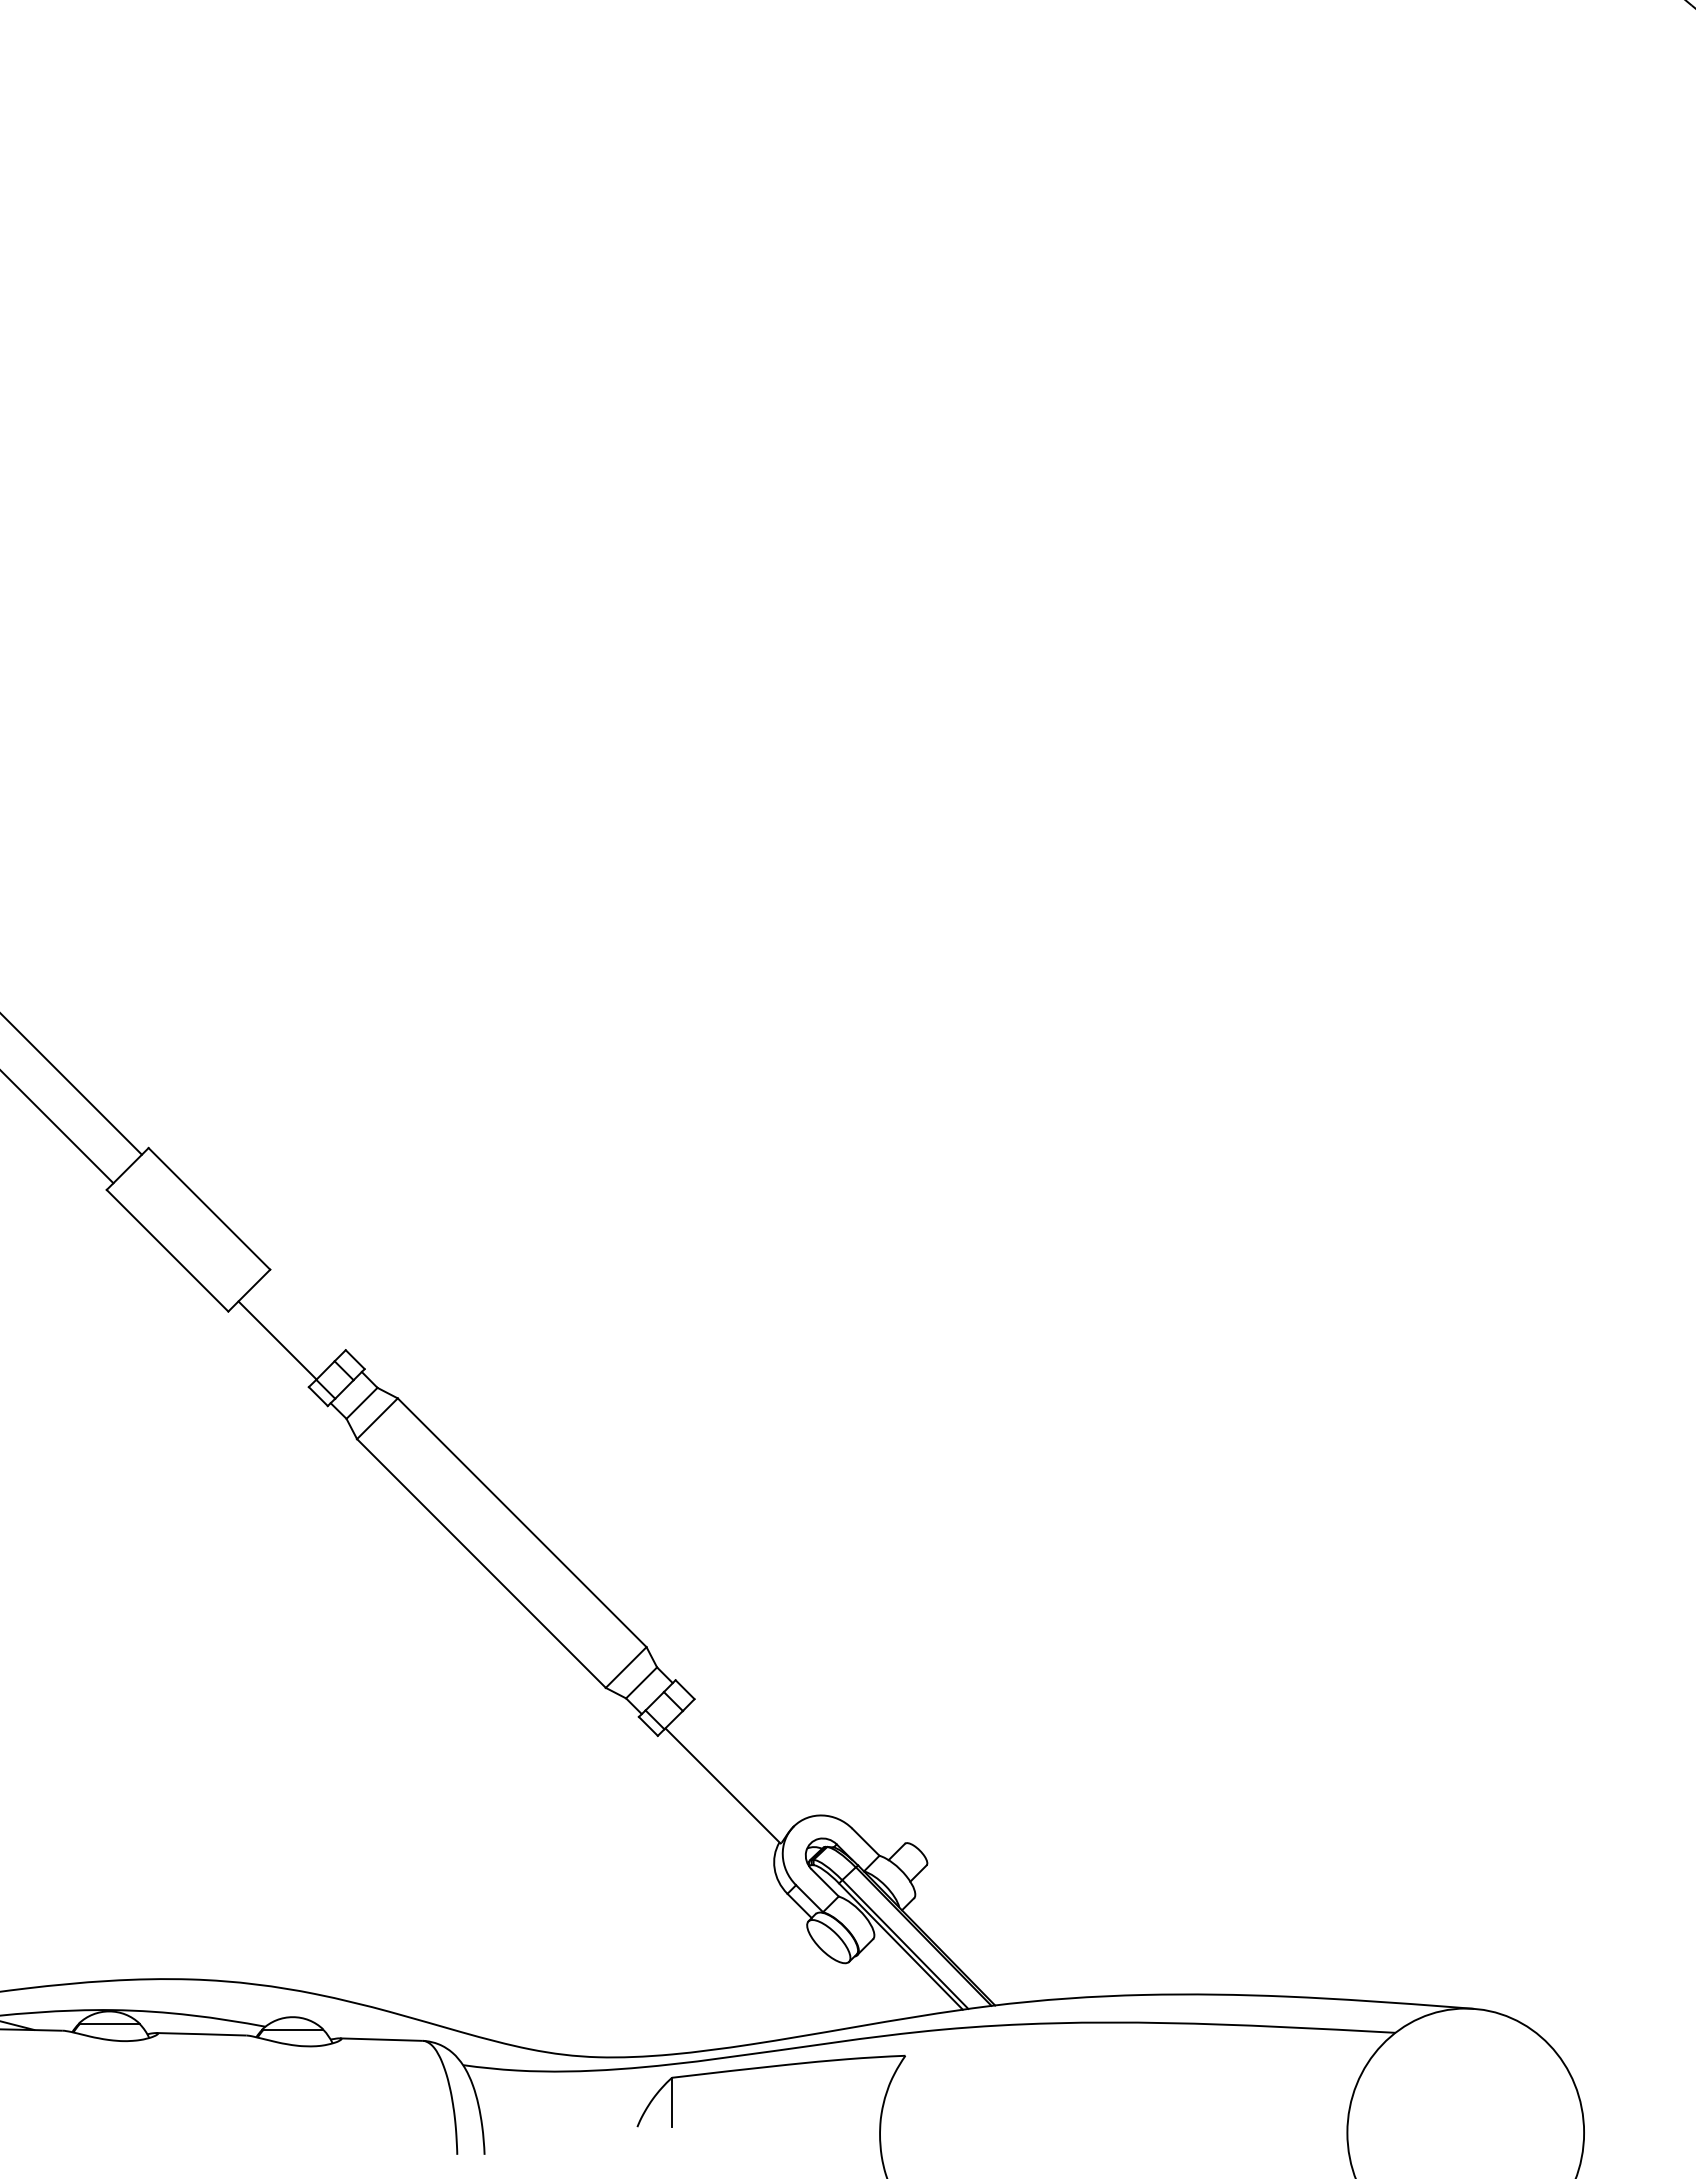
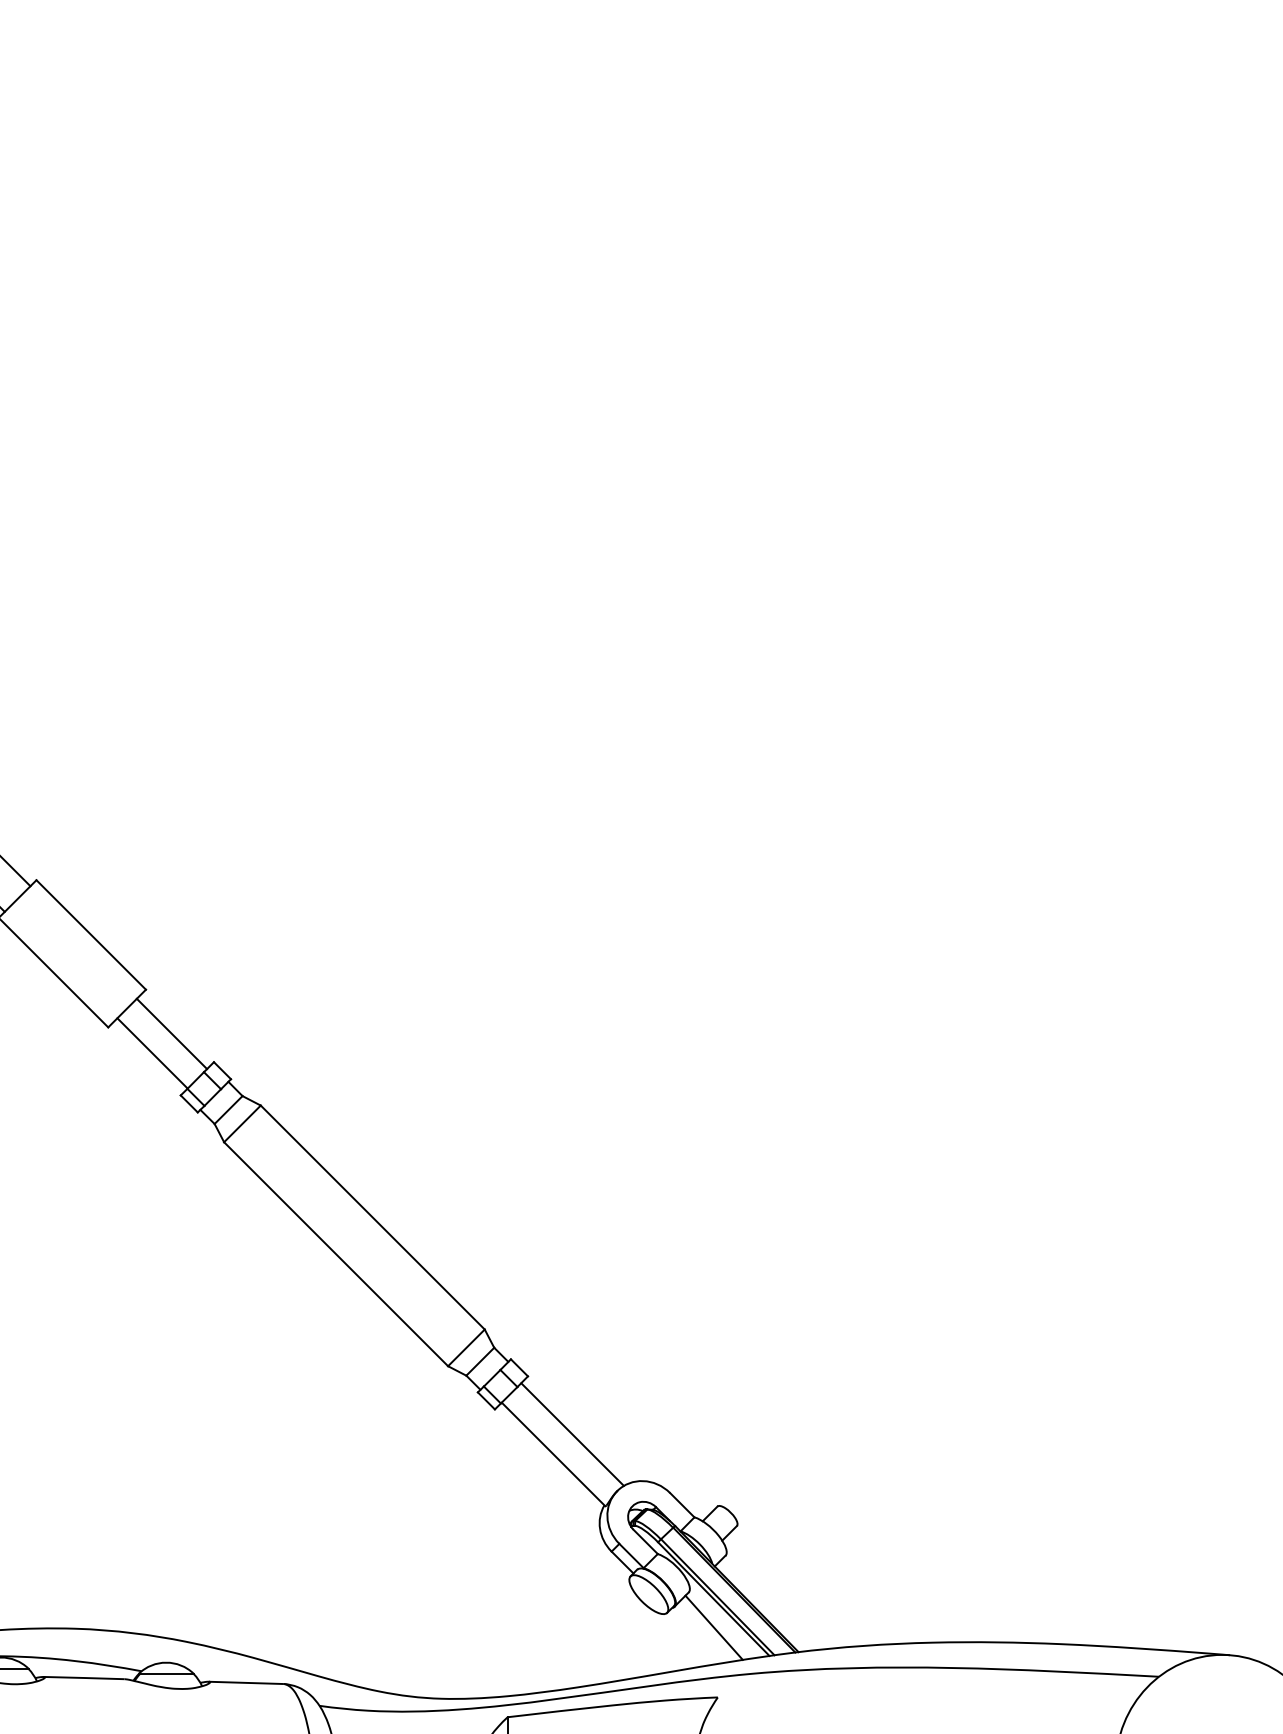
line: (299, 1318) -> (172, 1033), added
line: (744, 1763) -> (572, 1434), added
line: (901, 1978) -> (714, 1627), added

